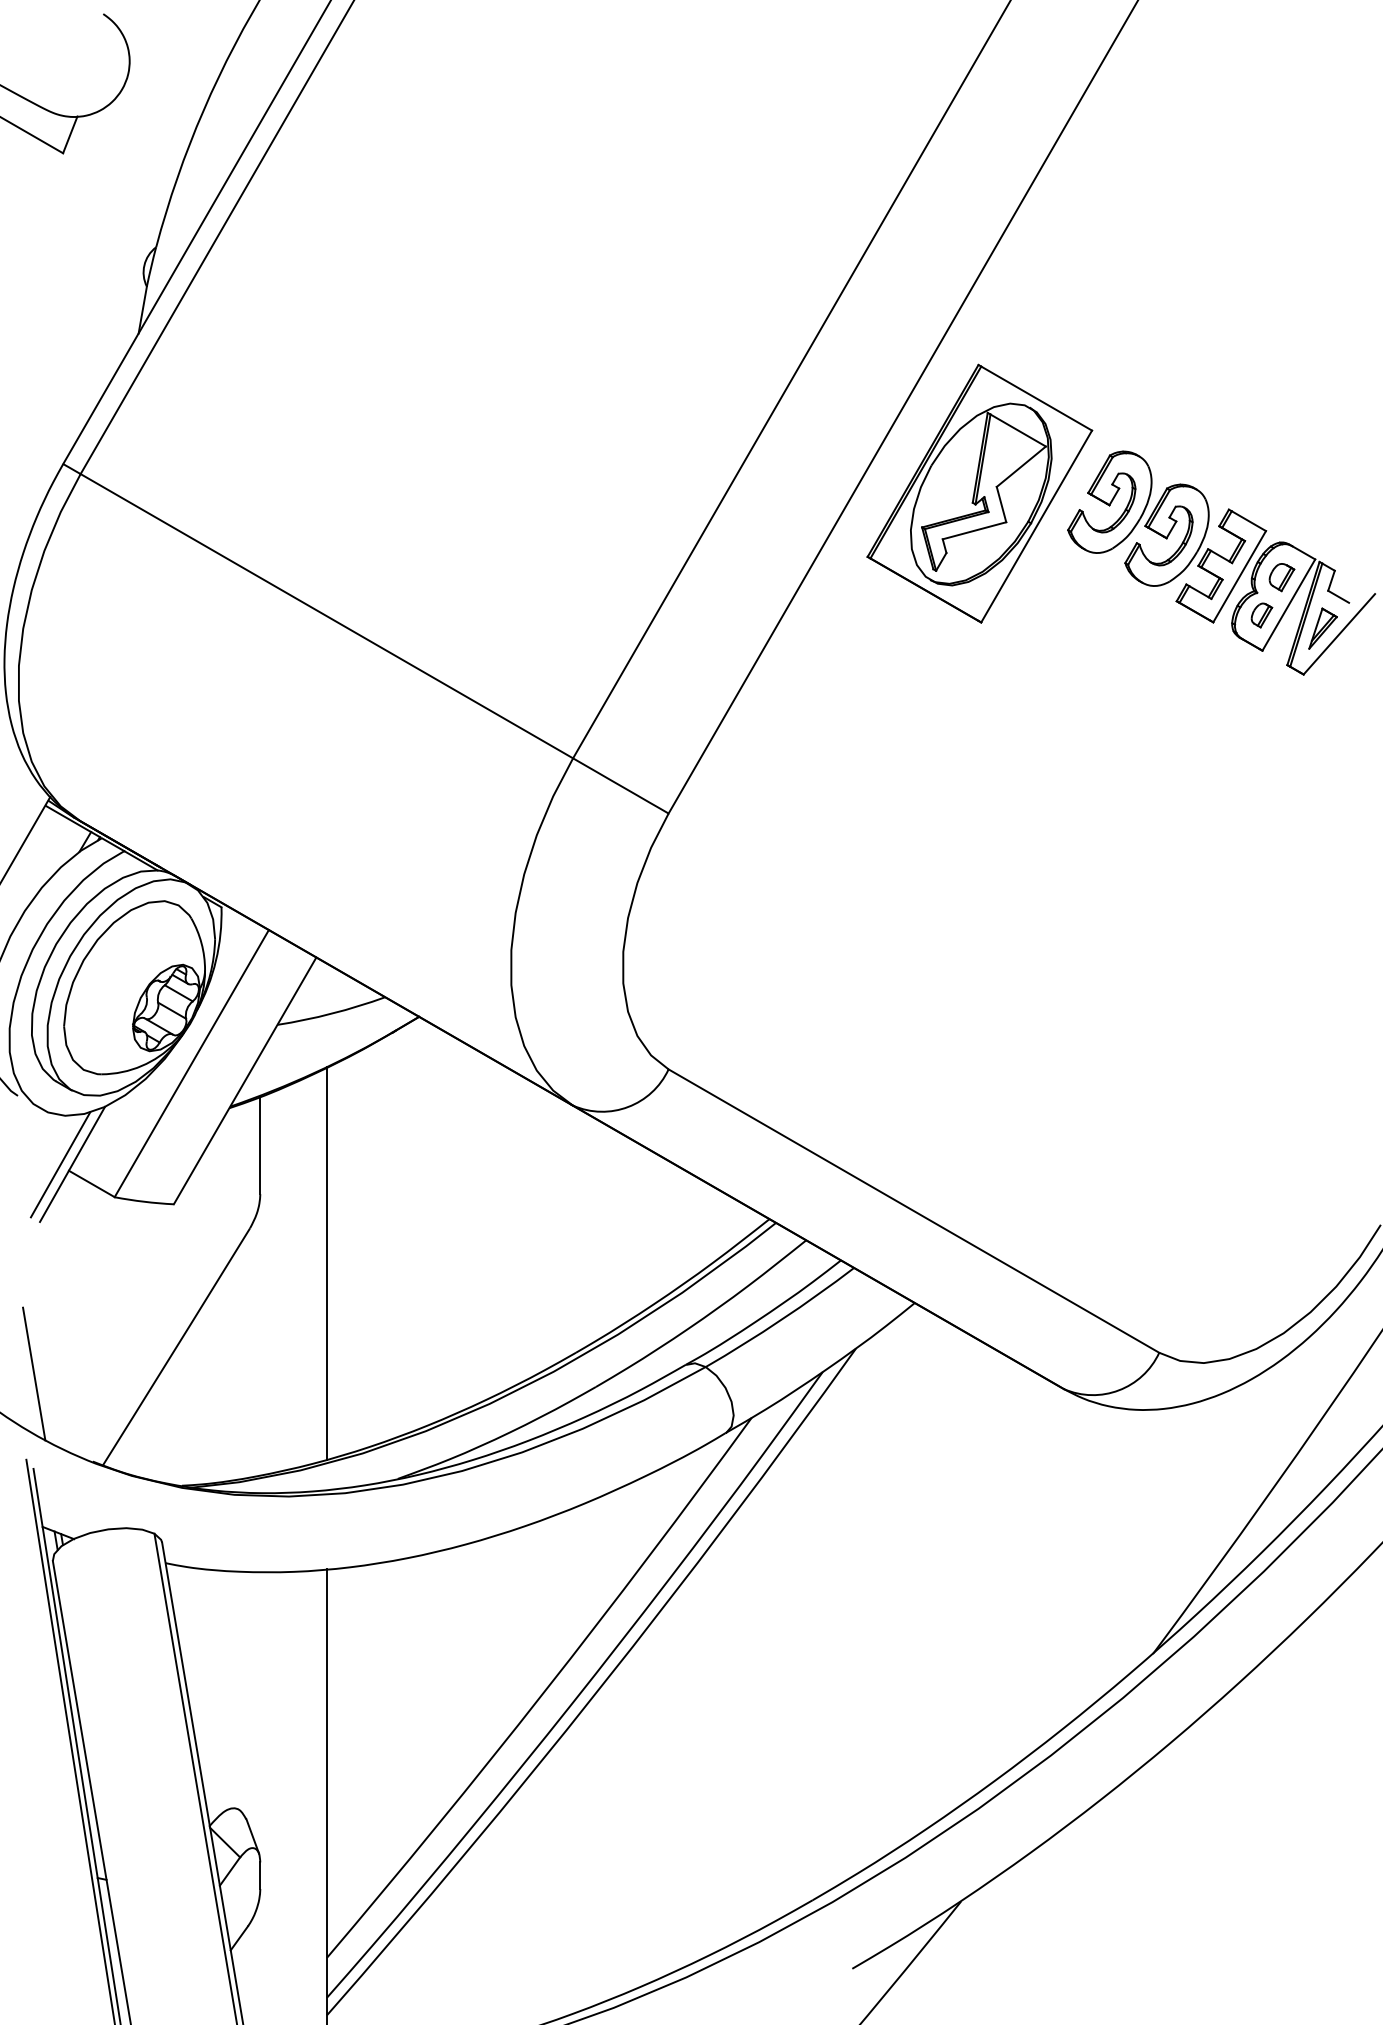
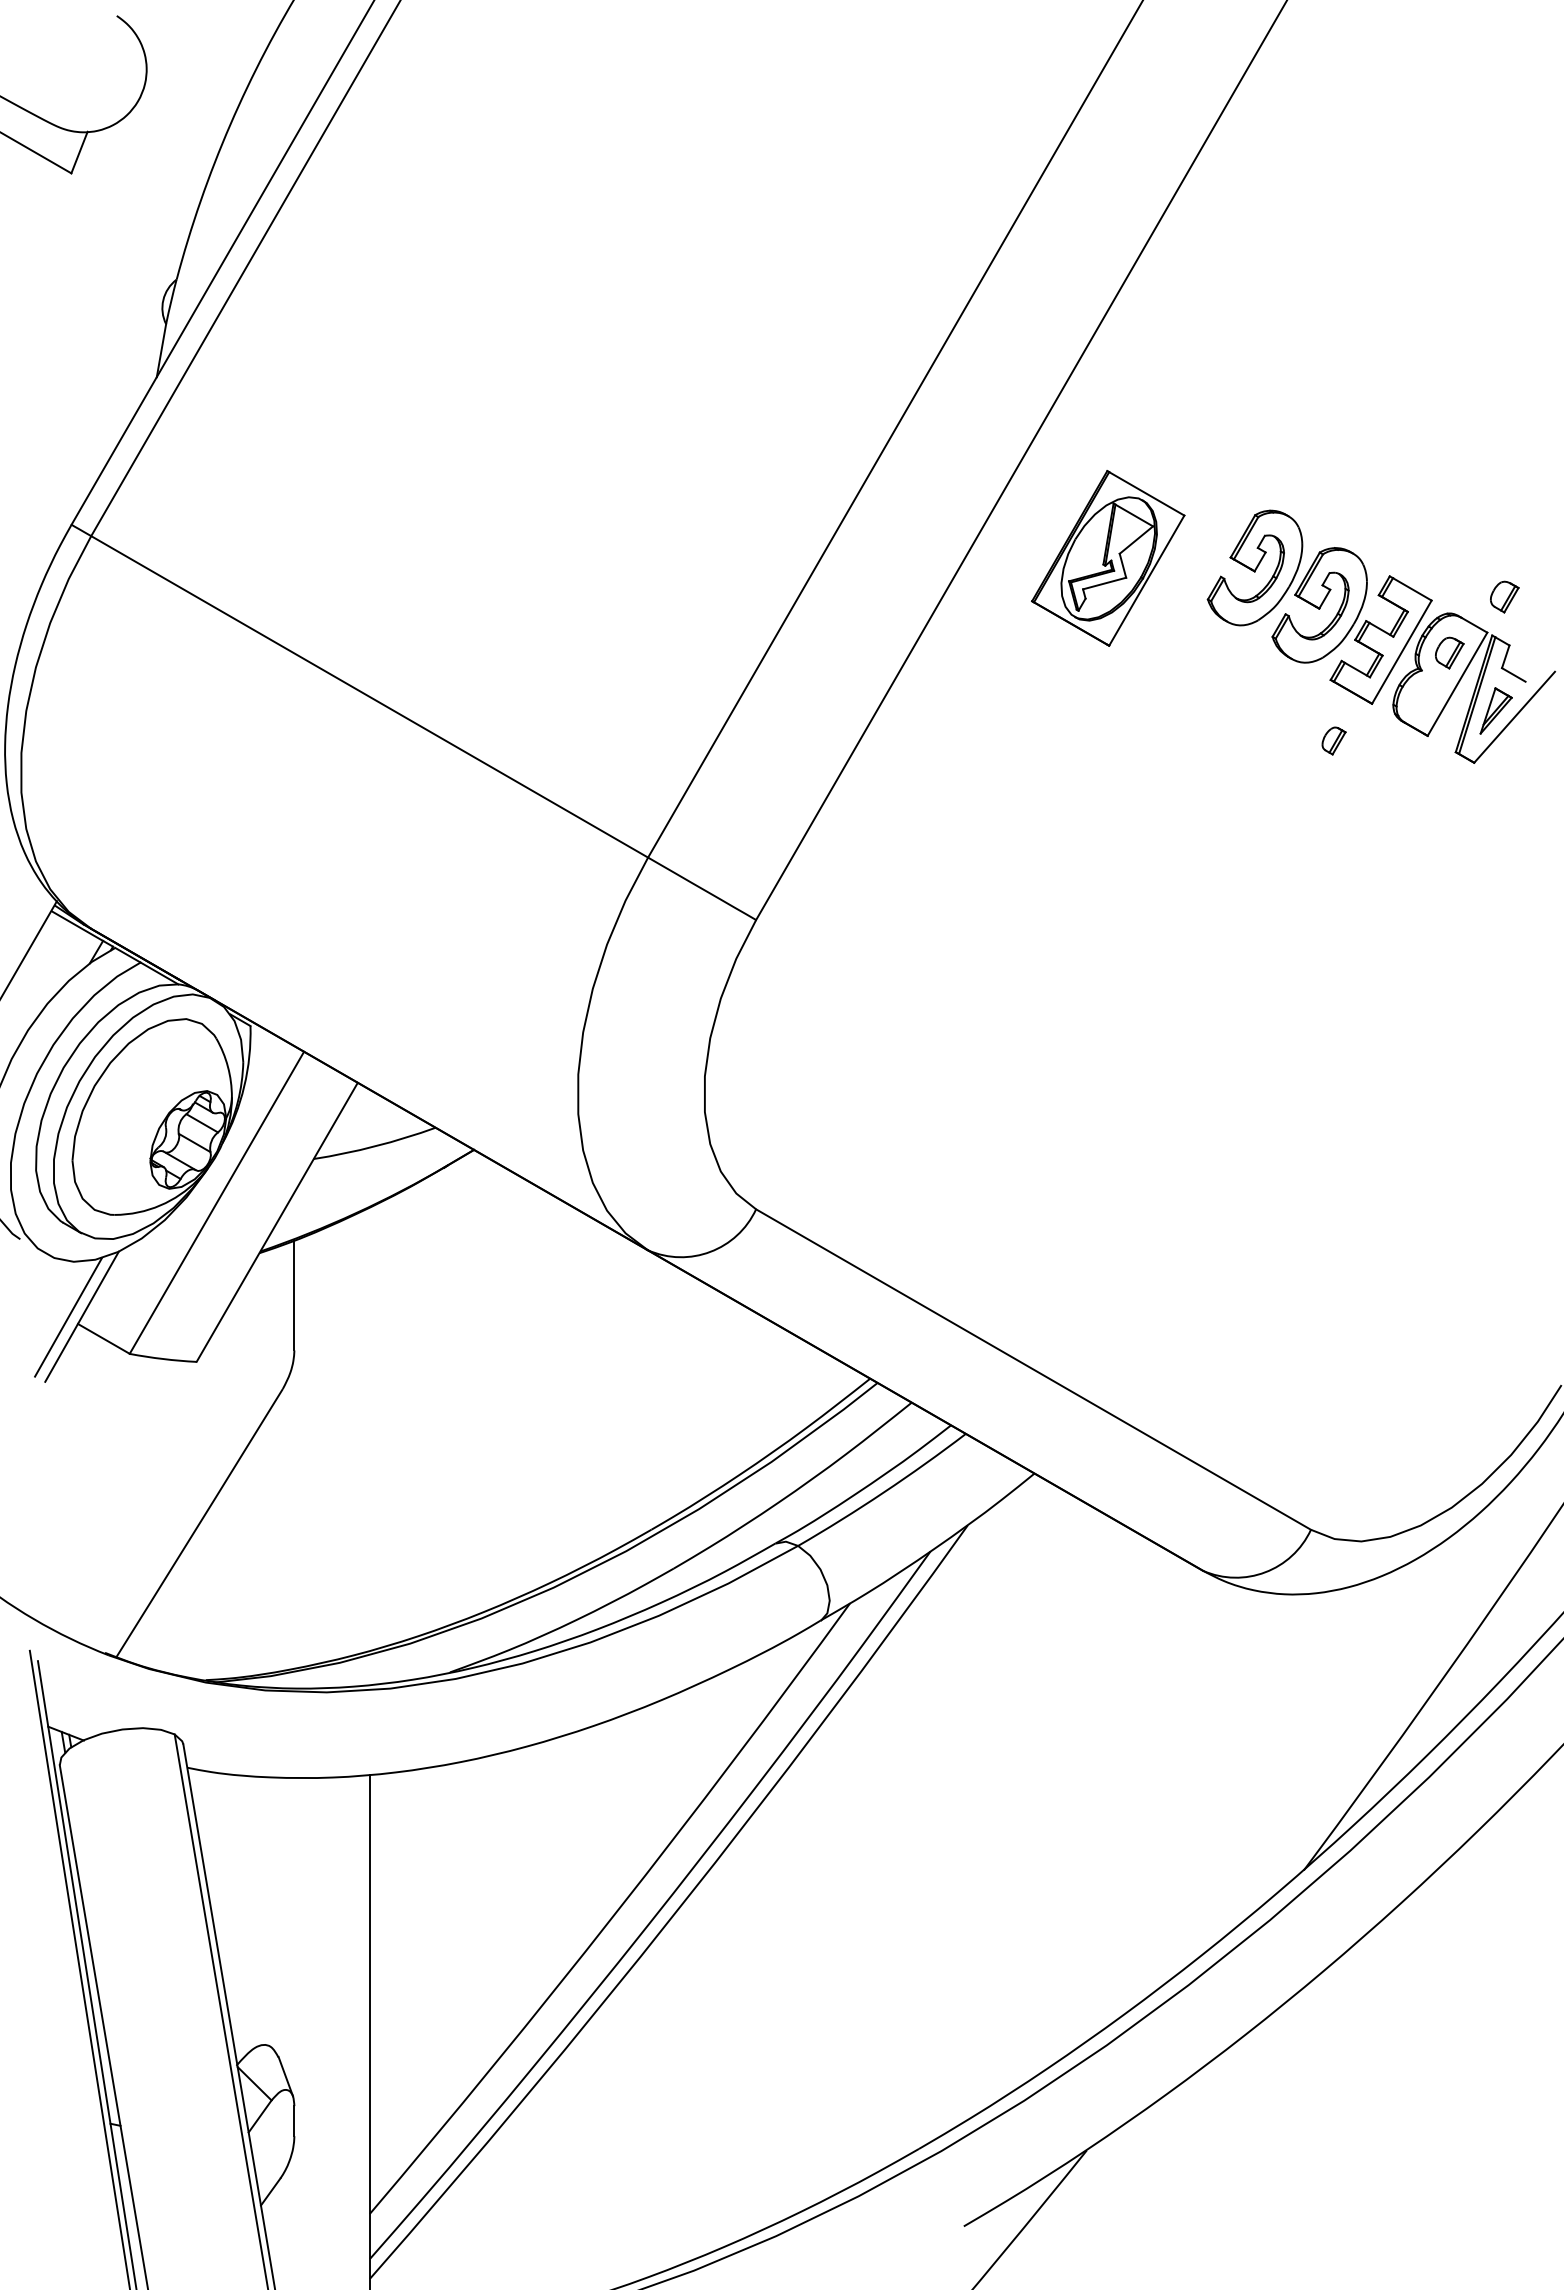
part: (980, 493) -> (1108, 558), size x0.6
part: (1330, 527) -> (1504, 596), added
part: (1261, 615) -> (1333, 740), moved
line: (326, 1263) -> (369, 1428), removed
line: (34, 1373) -> (38, 1553), removed

